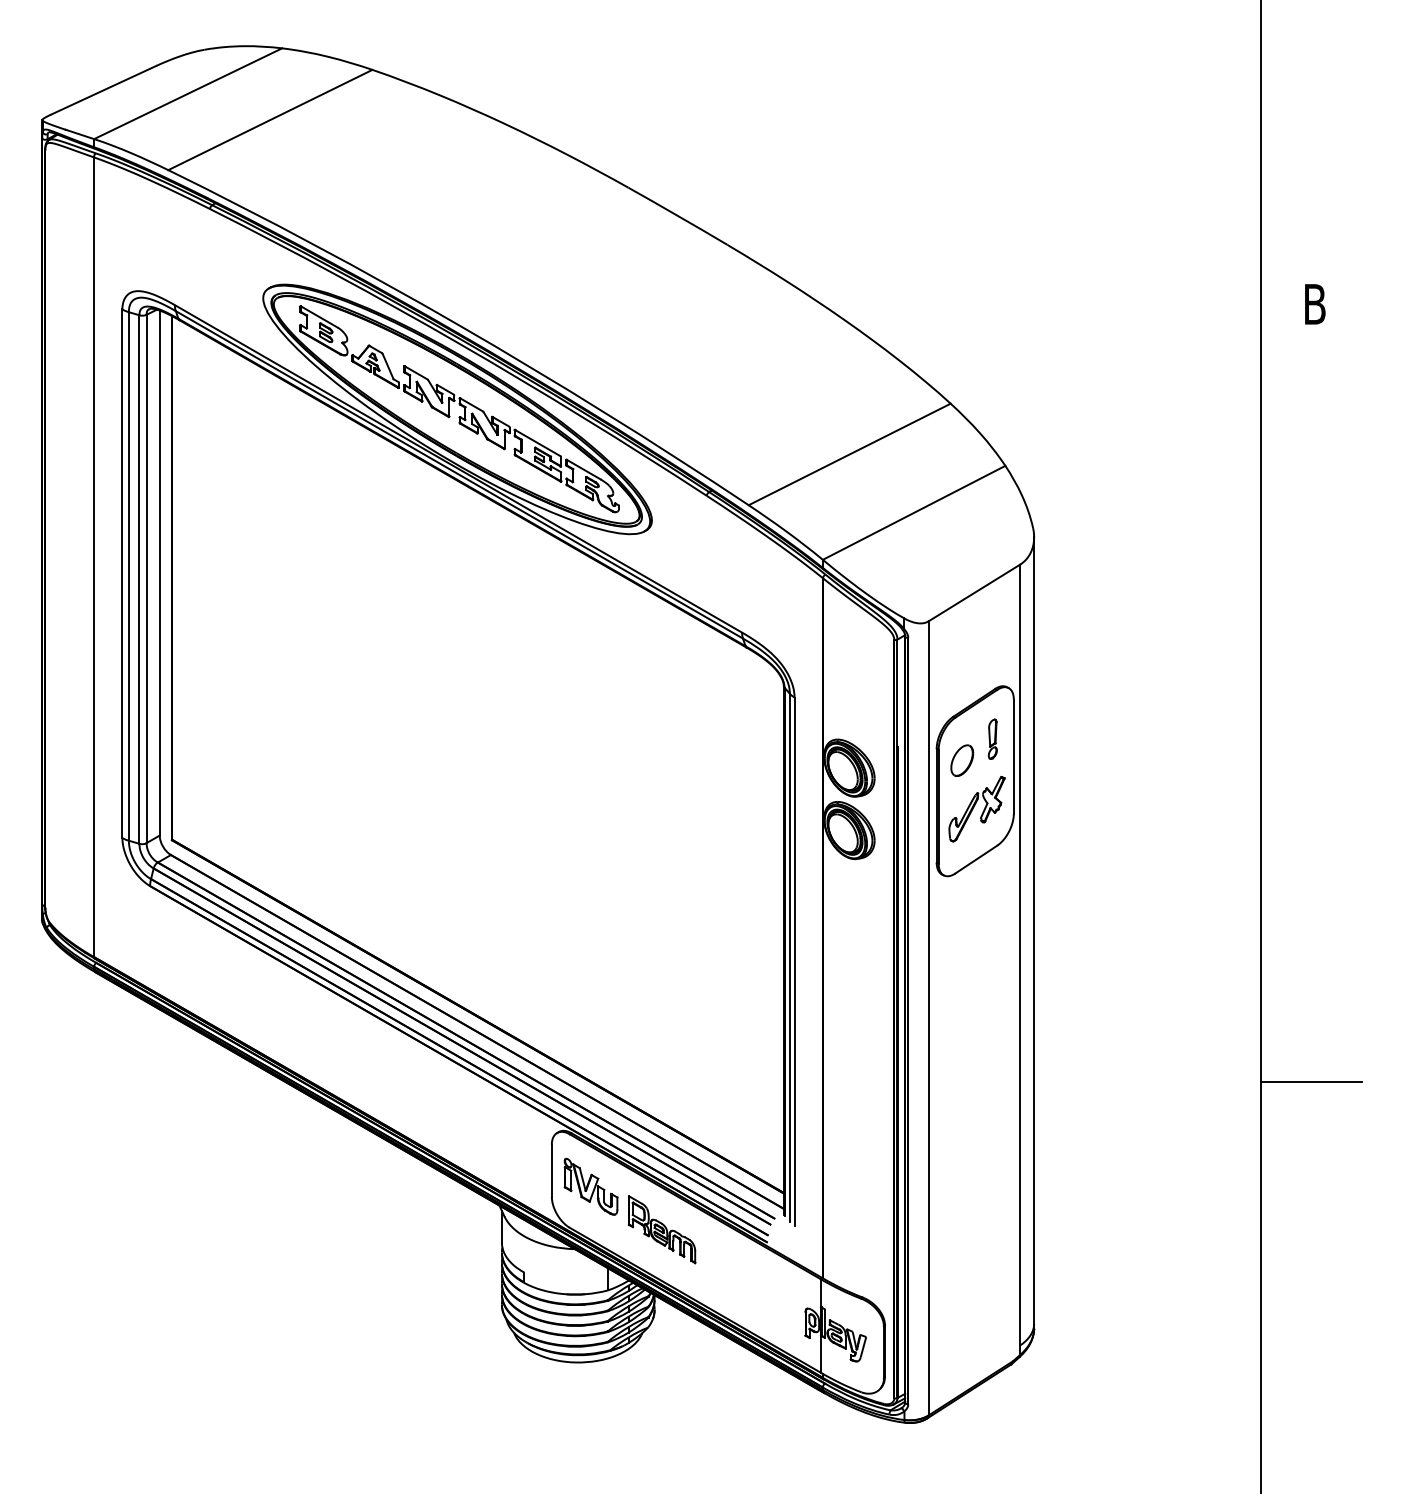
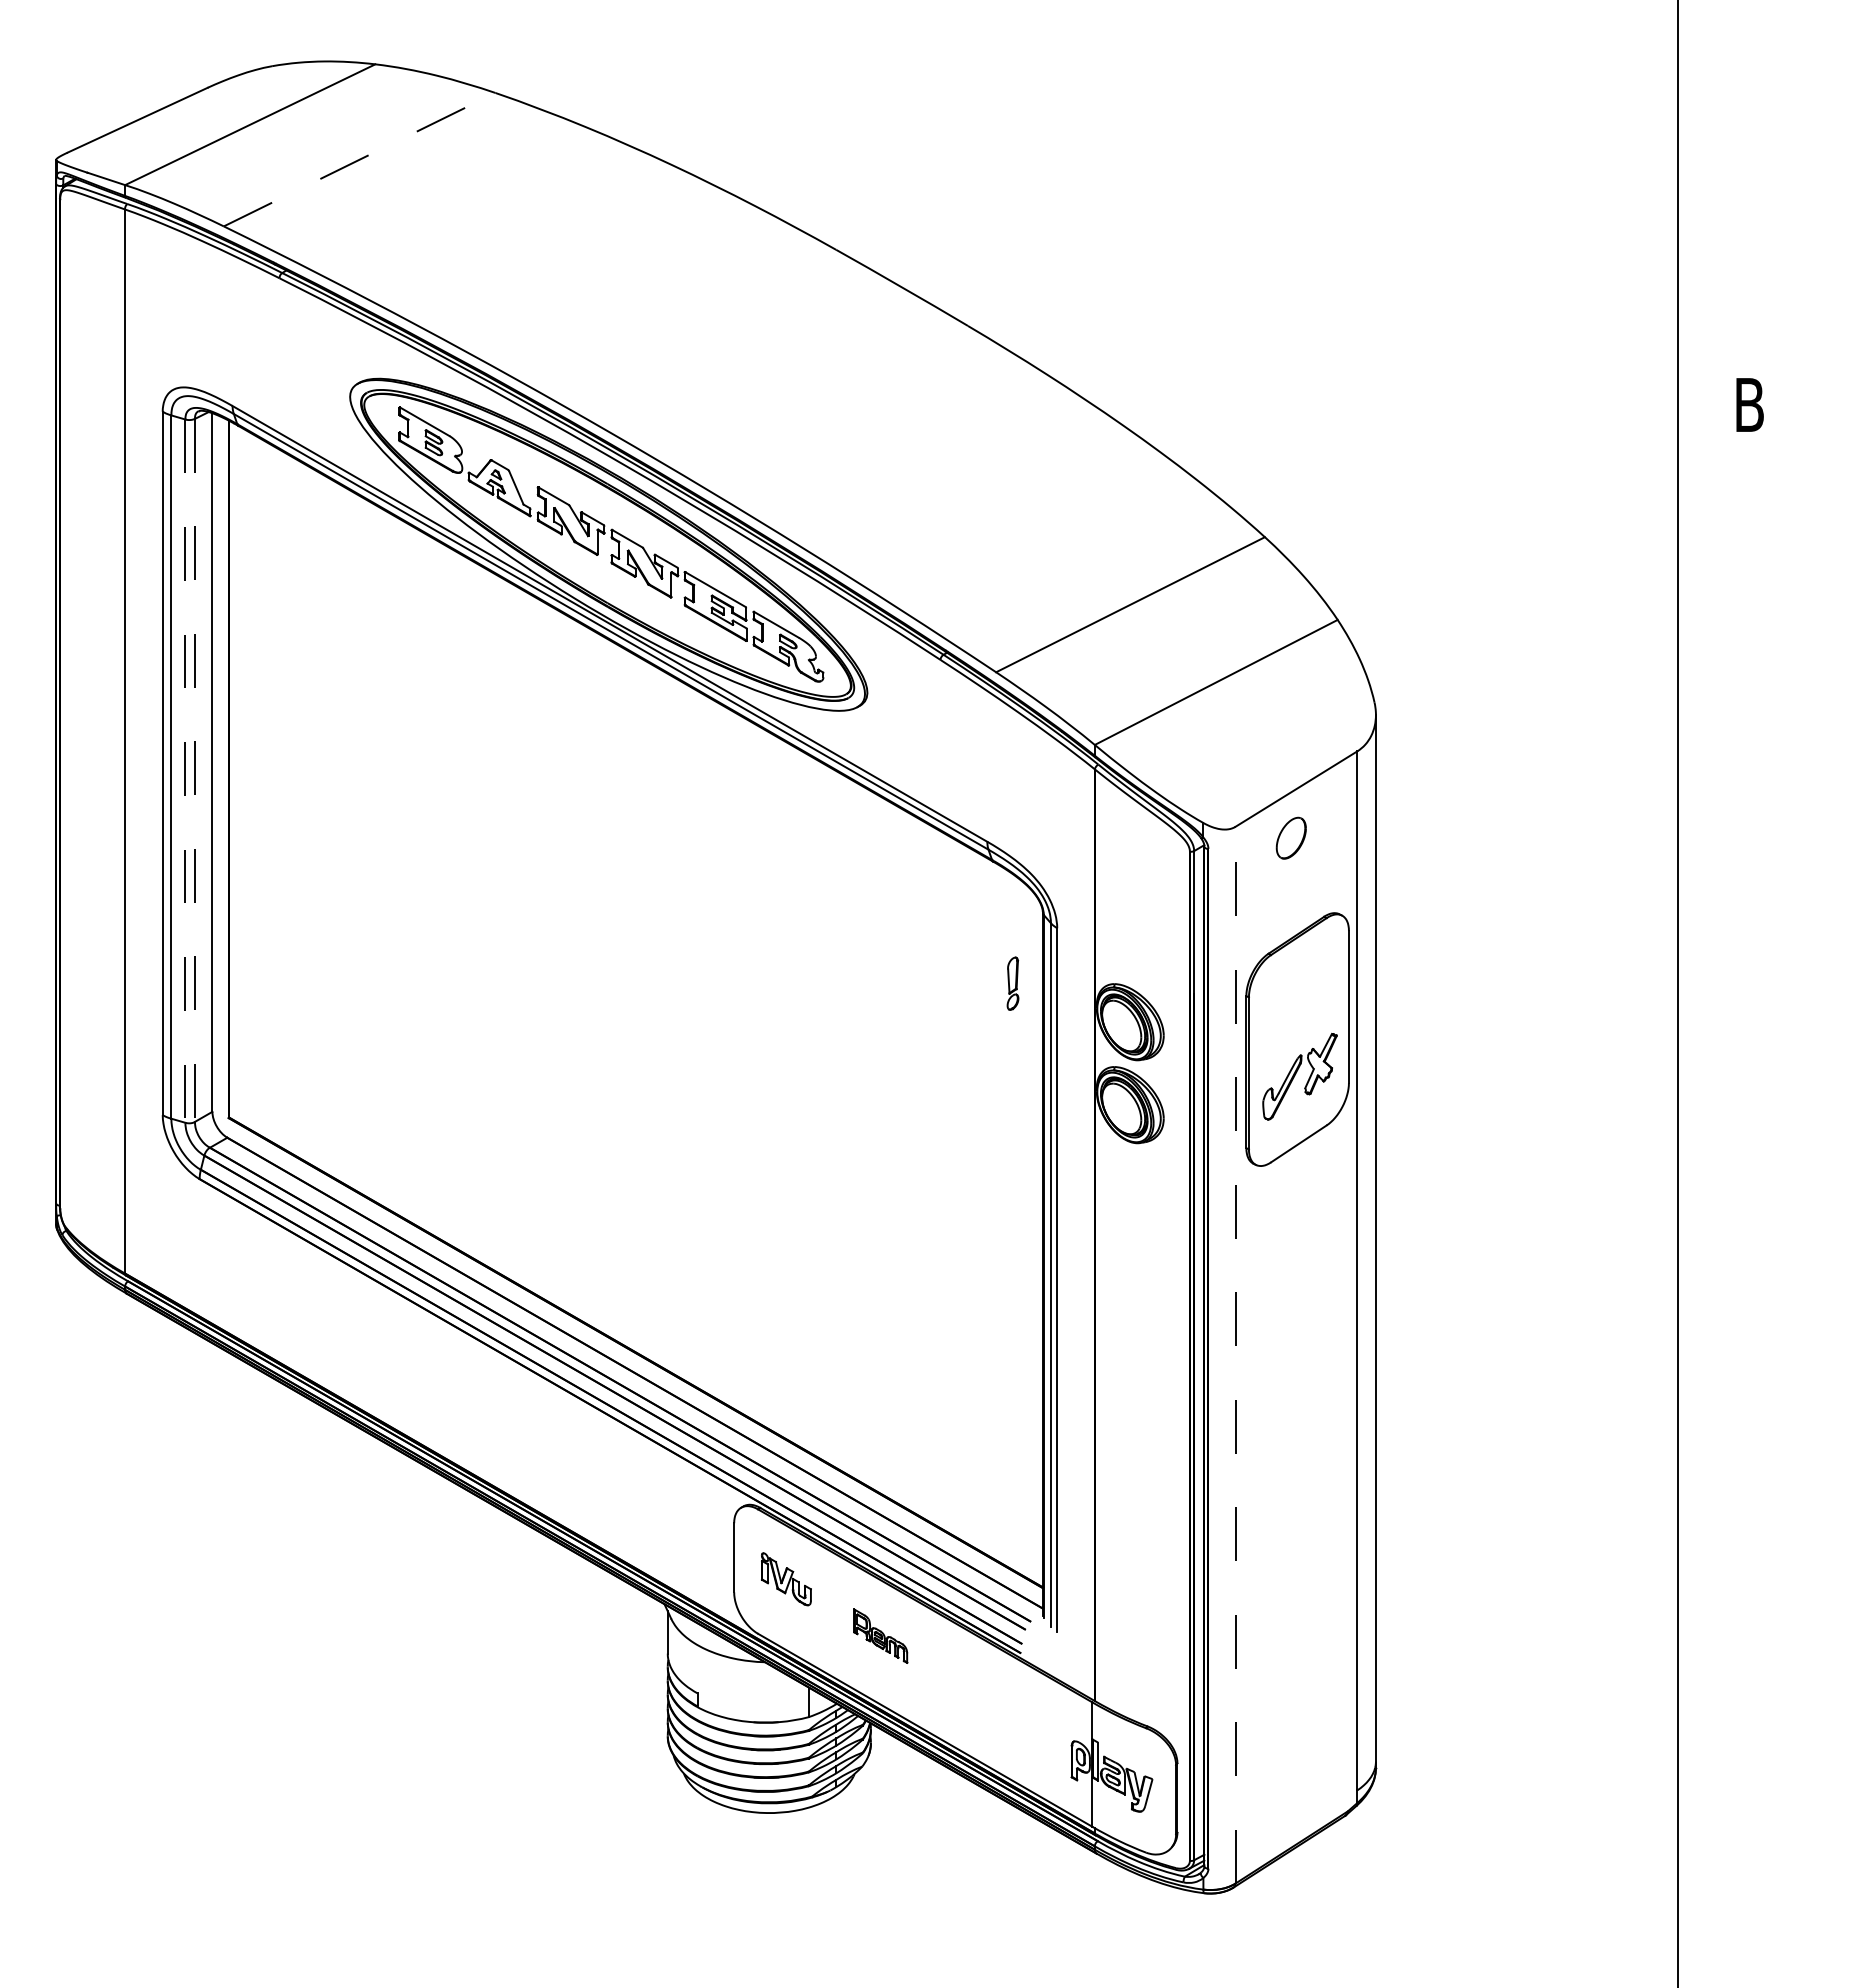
line: (271, 119) -> (360, 159), solid -> dashed
line: (139, 579) -> (185, 771), solid -> dashed
line: (147, 579) -> (195, 770), solid -> dashed
part: (992, 739) -> (1012, 983), moved
part: (961, 760) -> (1290, 837), moved
line: (928, 1017) -> (1235, 1354), solid -> dashed
line: (1311, 1081) -> (1744, 1439), removed
part: (591, 1187) -> (786, 1579), size x0.7
part: (661, 1229) -> (880, 1635), size x0.6

